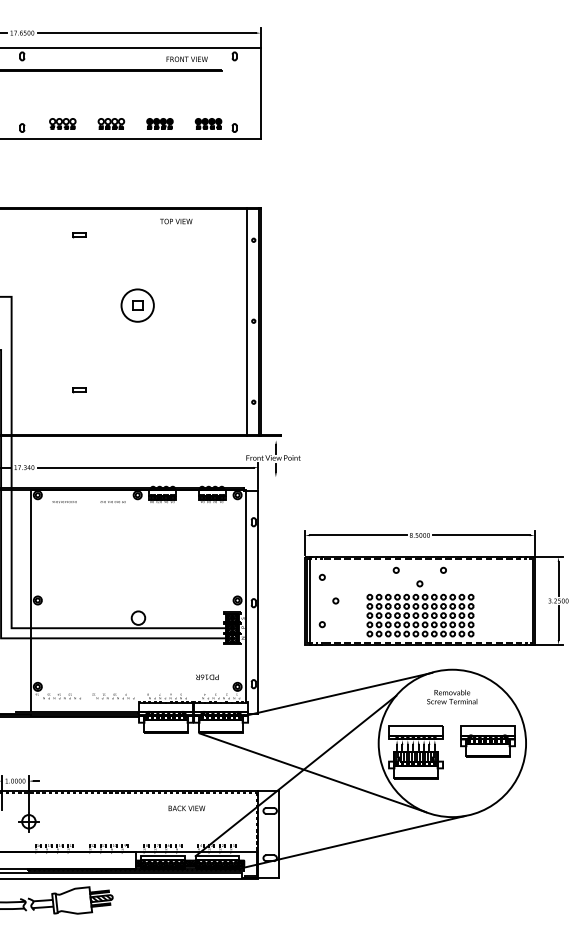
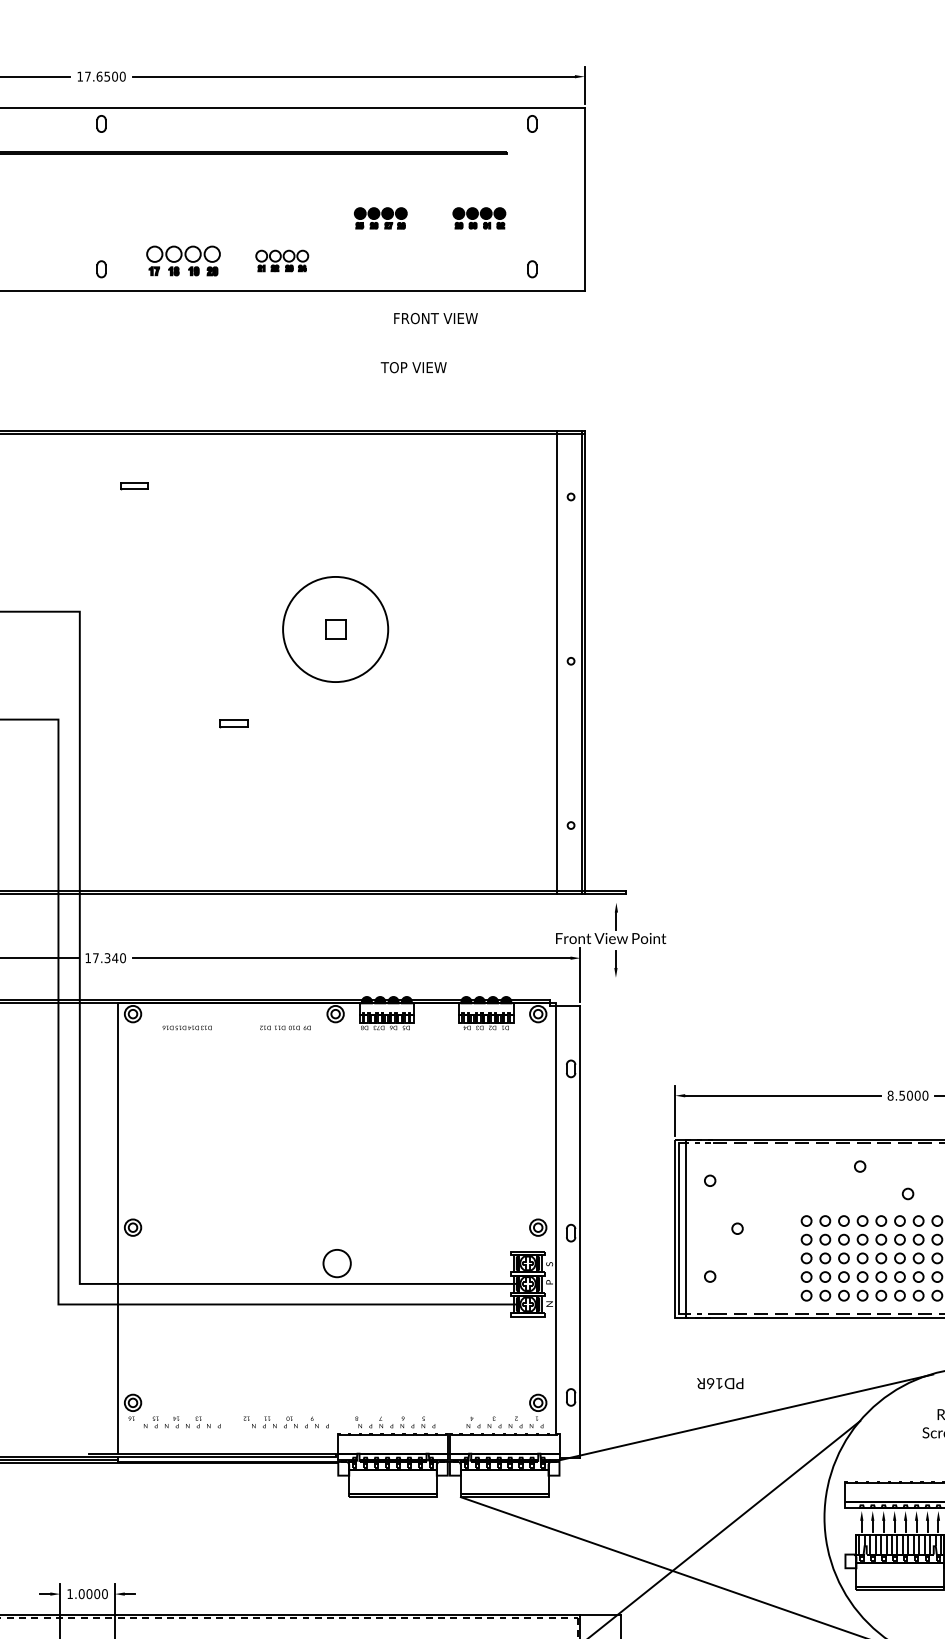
text: (186, 58) -> (434, 316), moved
part: (194, 121) -> (450, 213), moved
part: (62, 123) -> (183, 260), size x1.4
text: (176, 221) -> (414, 367), moved
part: (79, 235) -> (134, 487), moved
circle: (137, 305) -> (335, 629), size x1.6
part: (79, 390) -> (233, 724), moved
text: (207, 676) -> (720, 1381), moved

